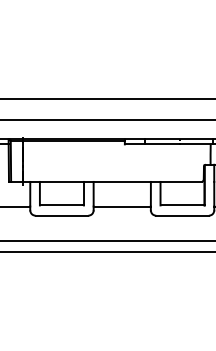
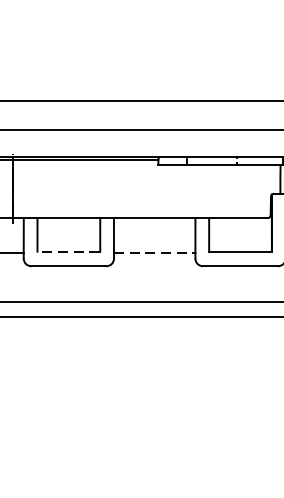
line: (61, 205) -> (68, 251), solid -> dashed
line: (122, 206) -> (155, 253), solid -> dashed

